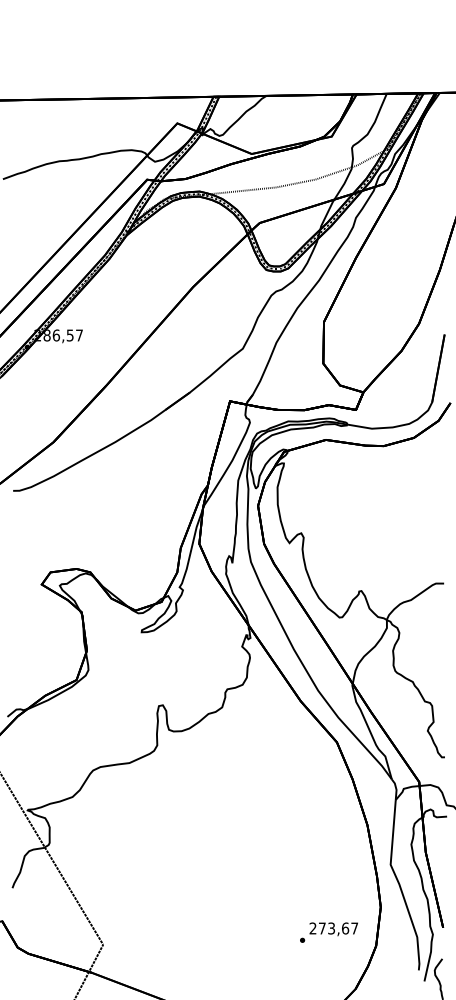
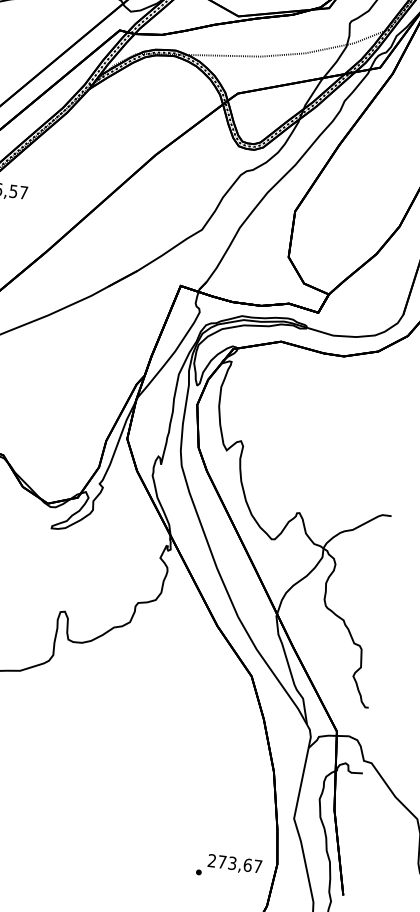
text: (328, 932) -> (228, 867), moved

